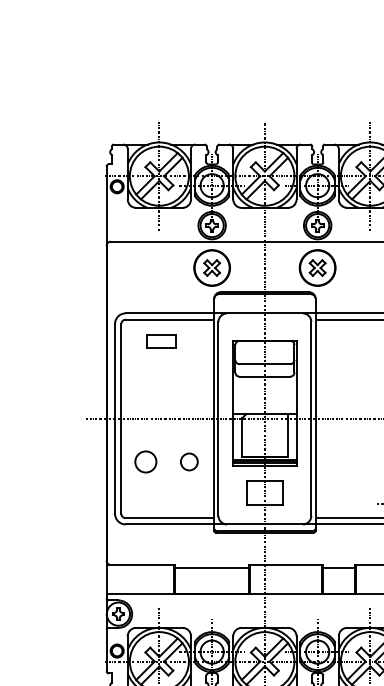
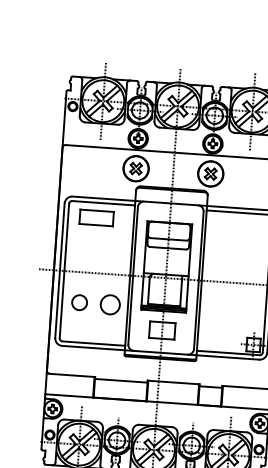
part: (161, 341) -> (96, 218), size x1.6
circle: (189, 461) -> (110, 304), size x1.6

